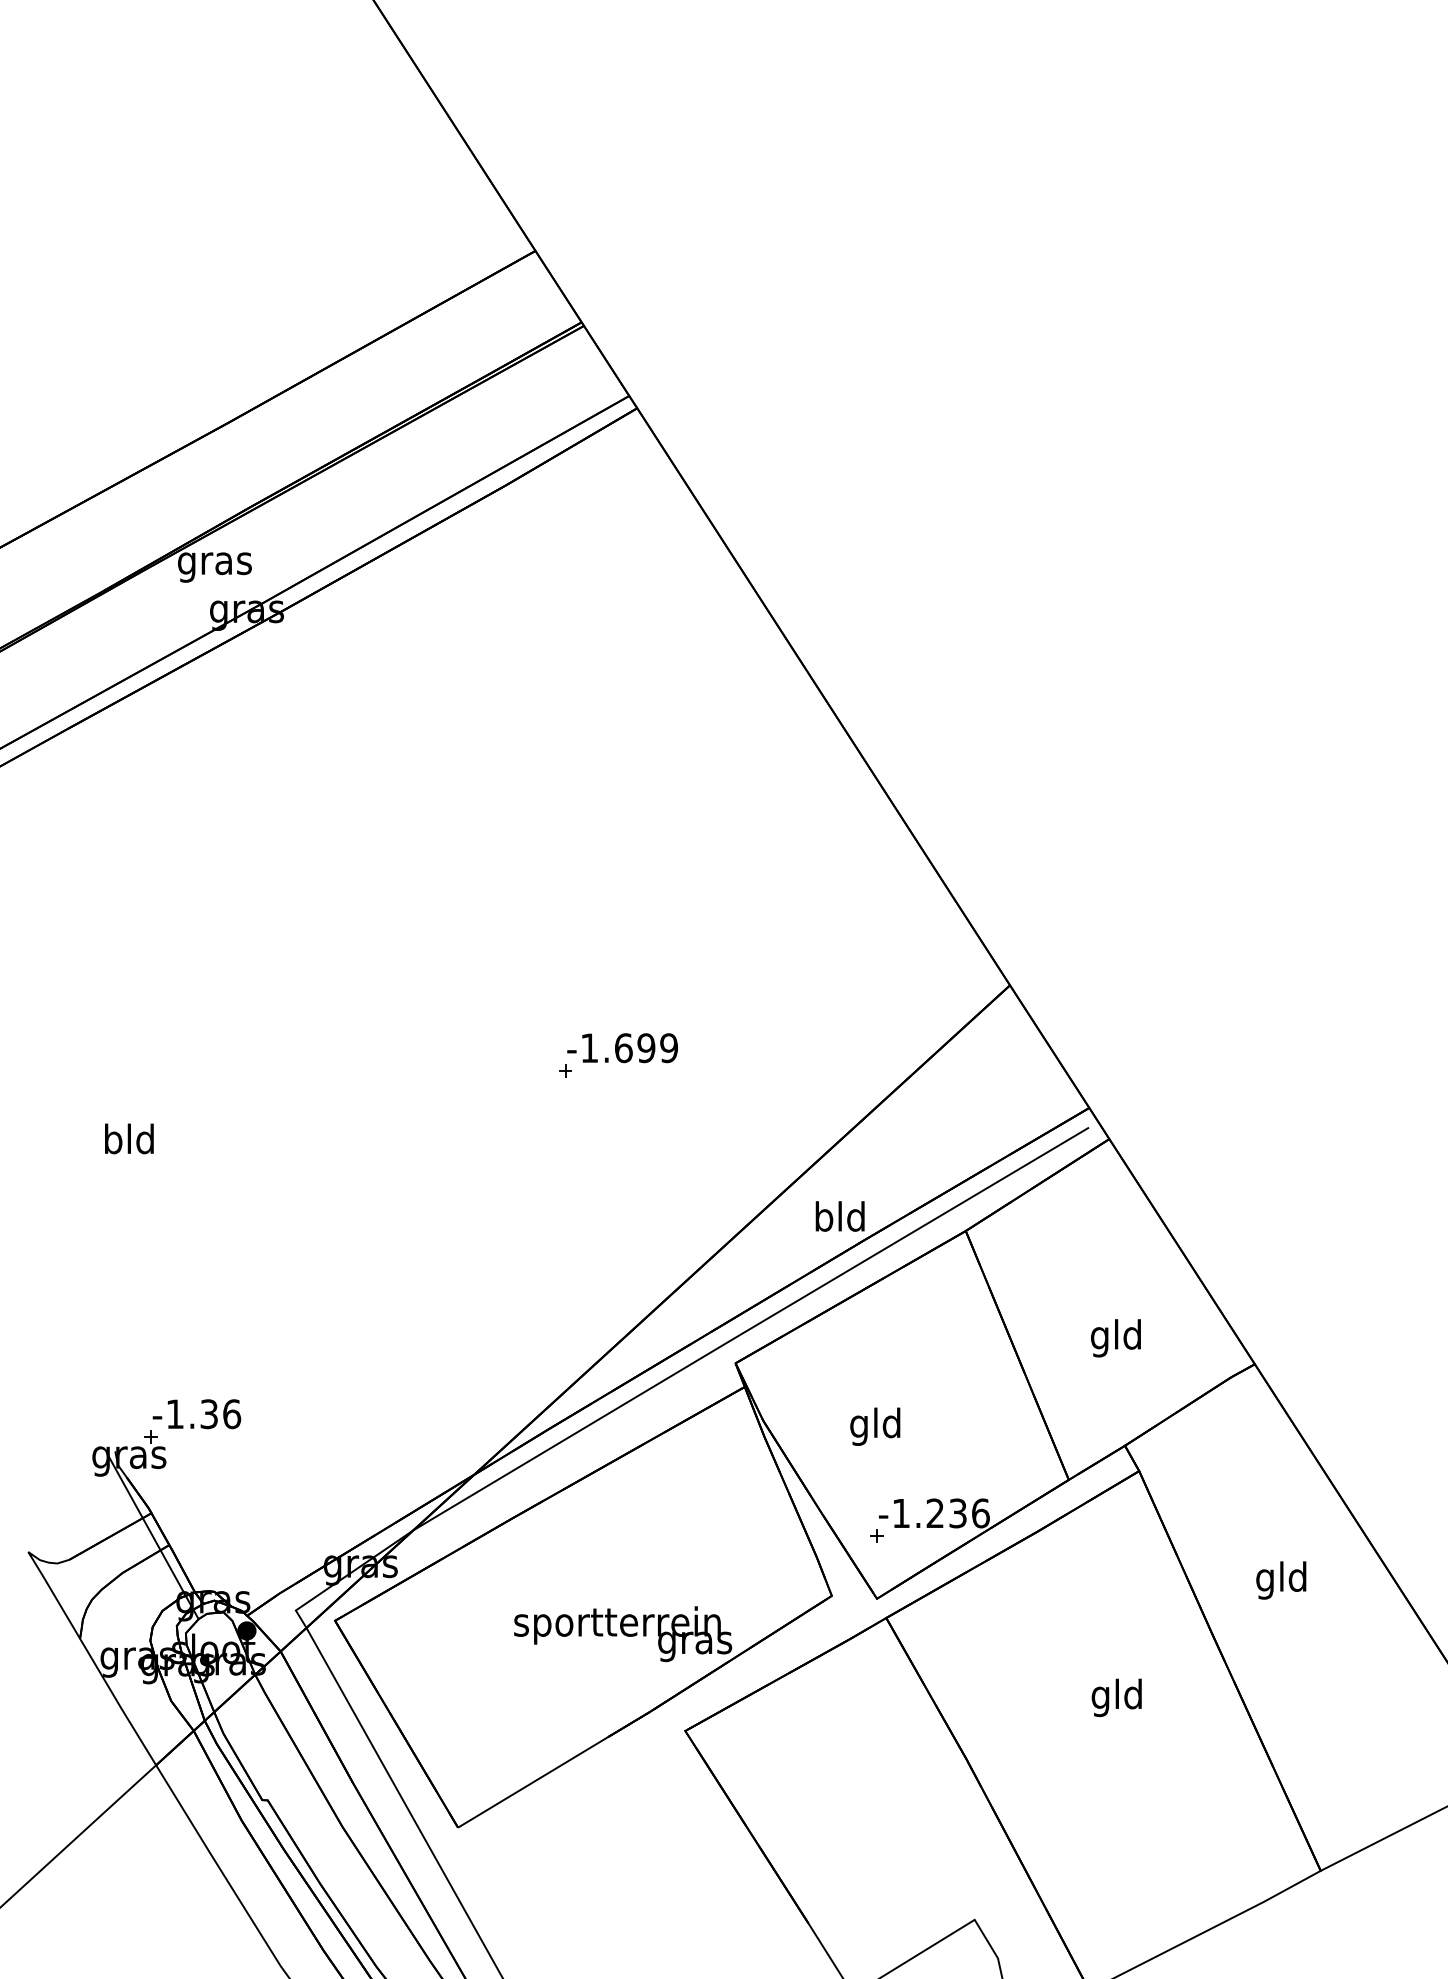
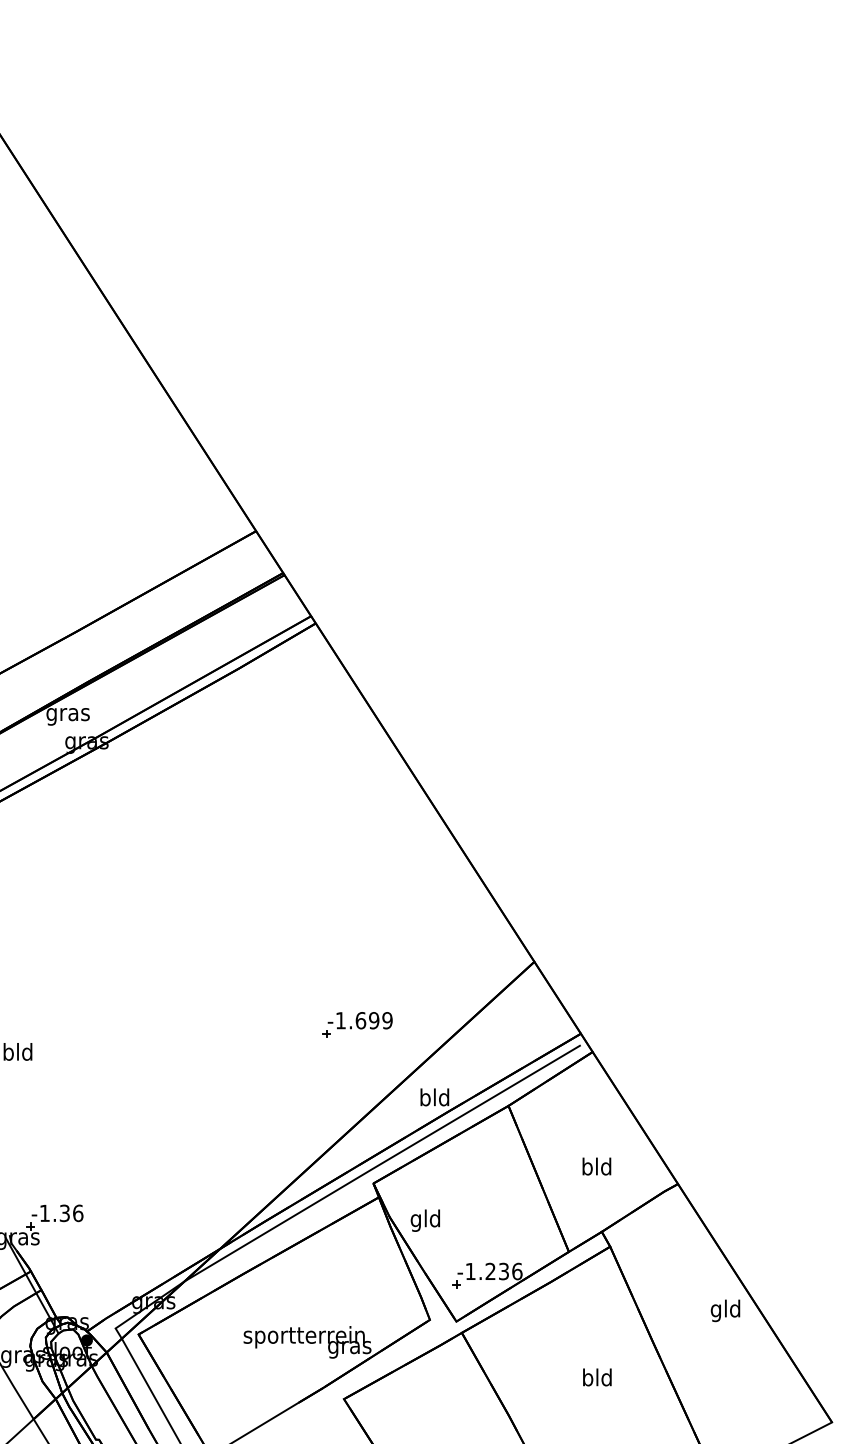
part: (617, 1054) -> (357, 1024), moved
text: (1098, 1337) -> (586, 1168), gld -> bld
text: (873, 1426) -> (424, 1220), moved
text: (1281, 1579) -> (725, 1310), moved
text: (1100, 1697) -> (587, 1379), gld -> bld

